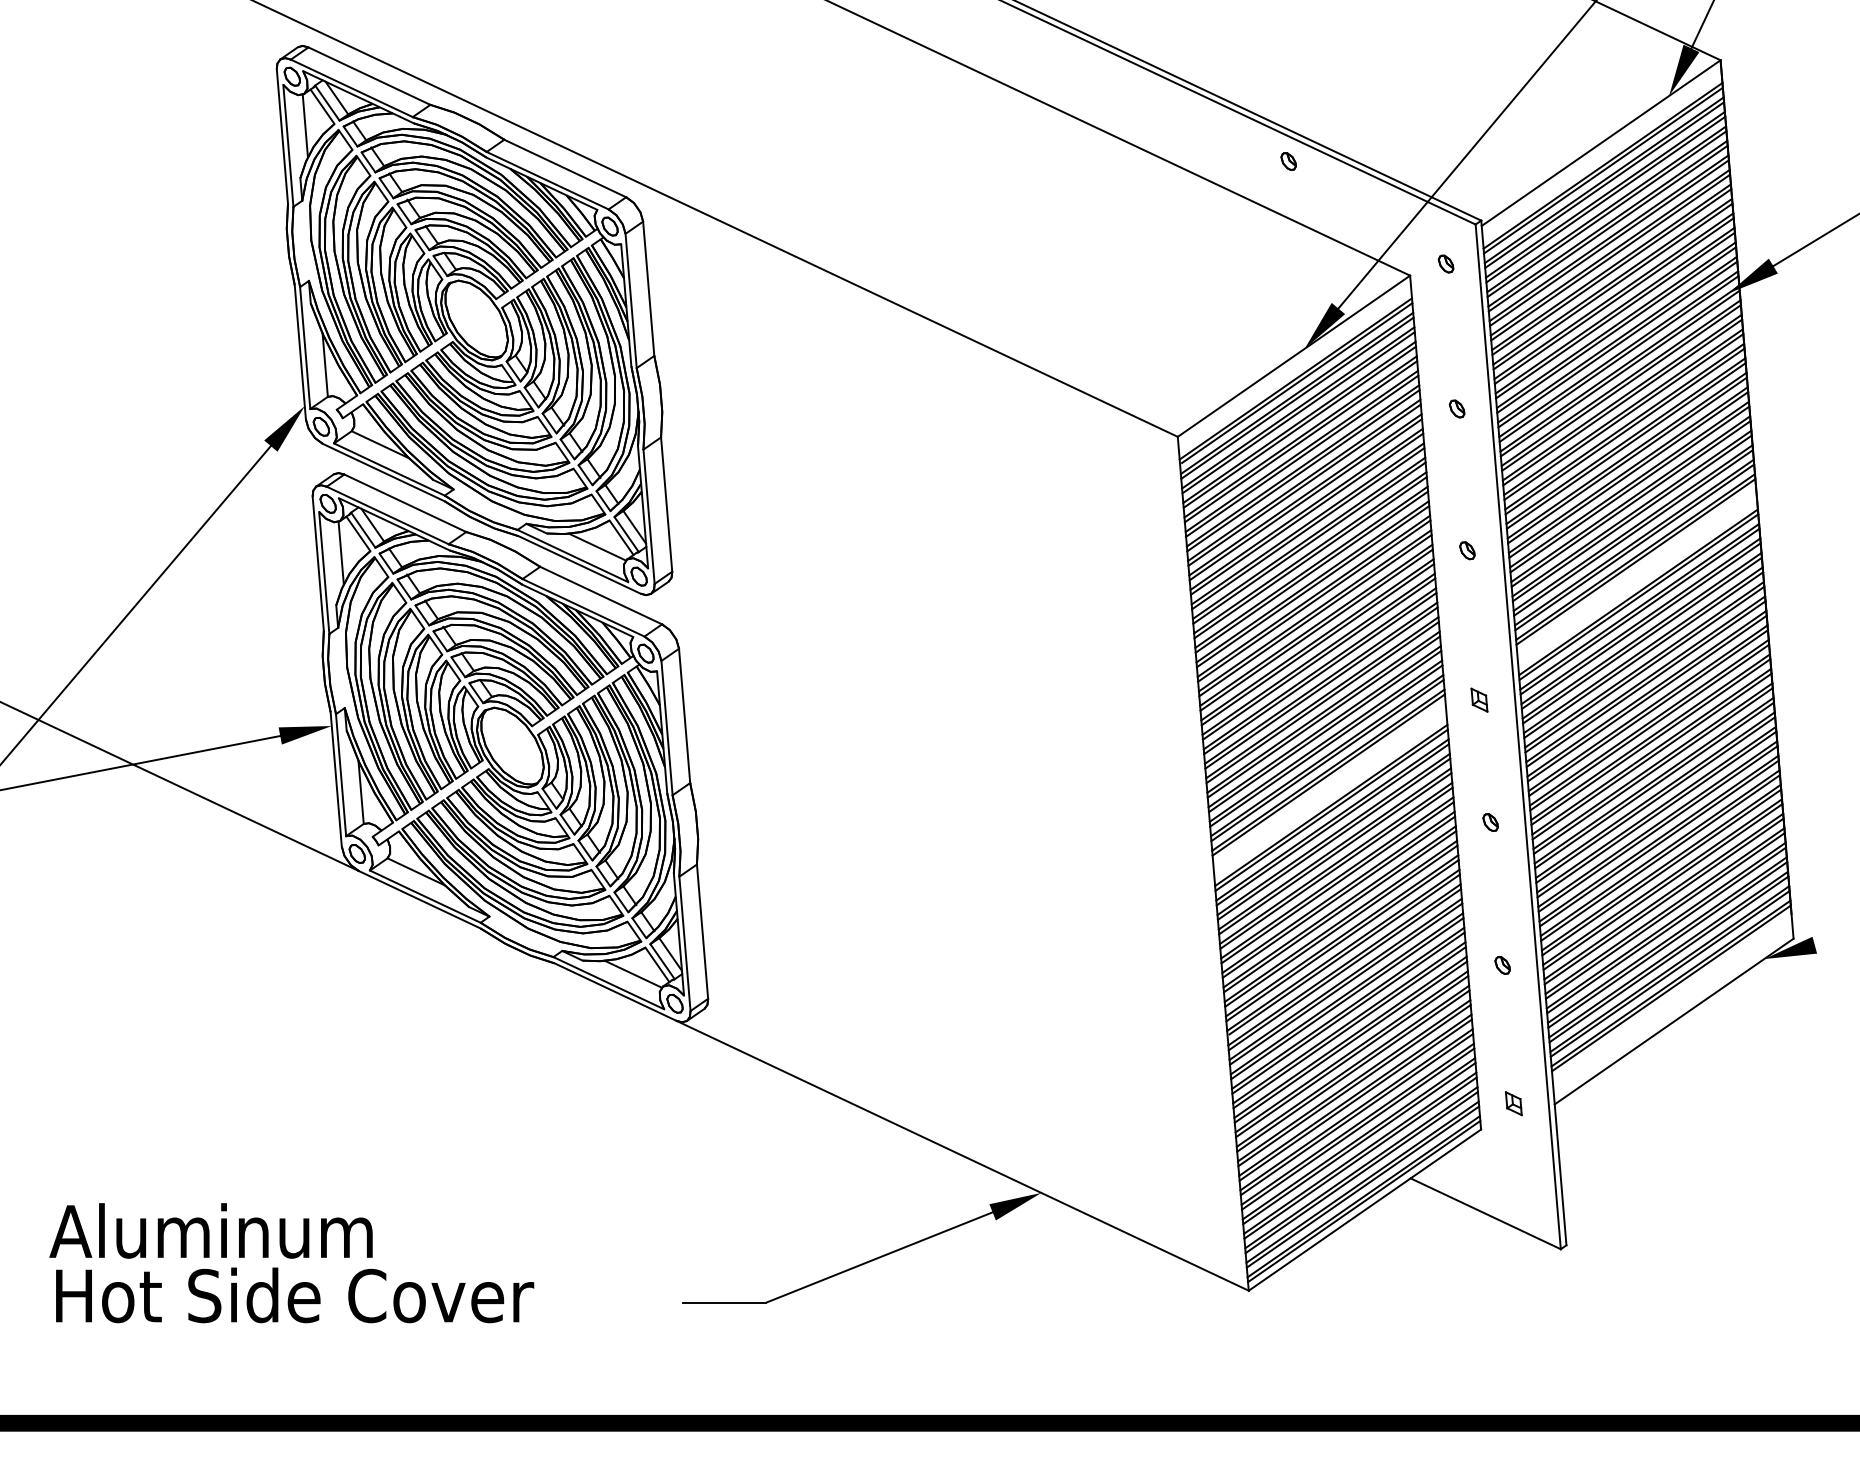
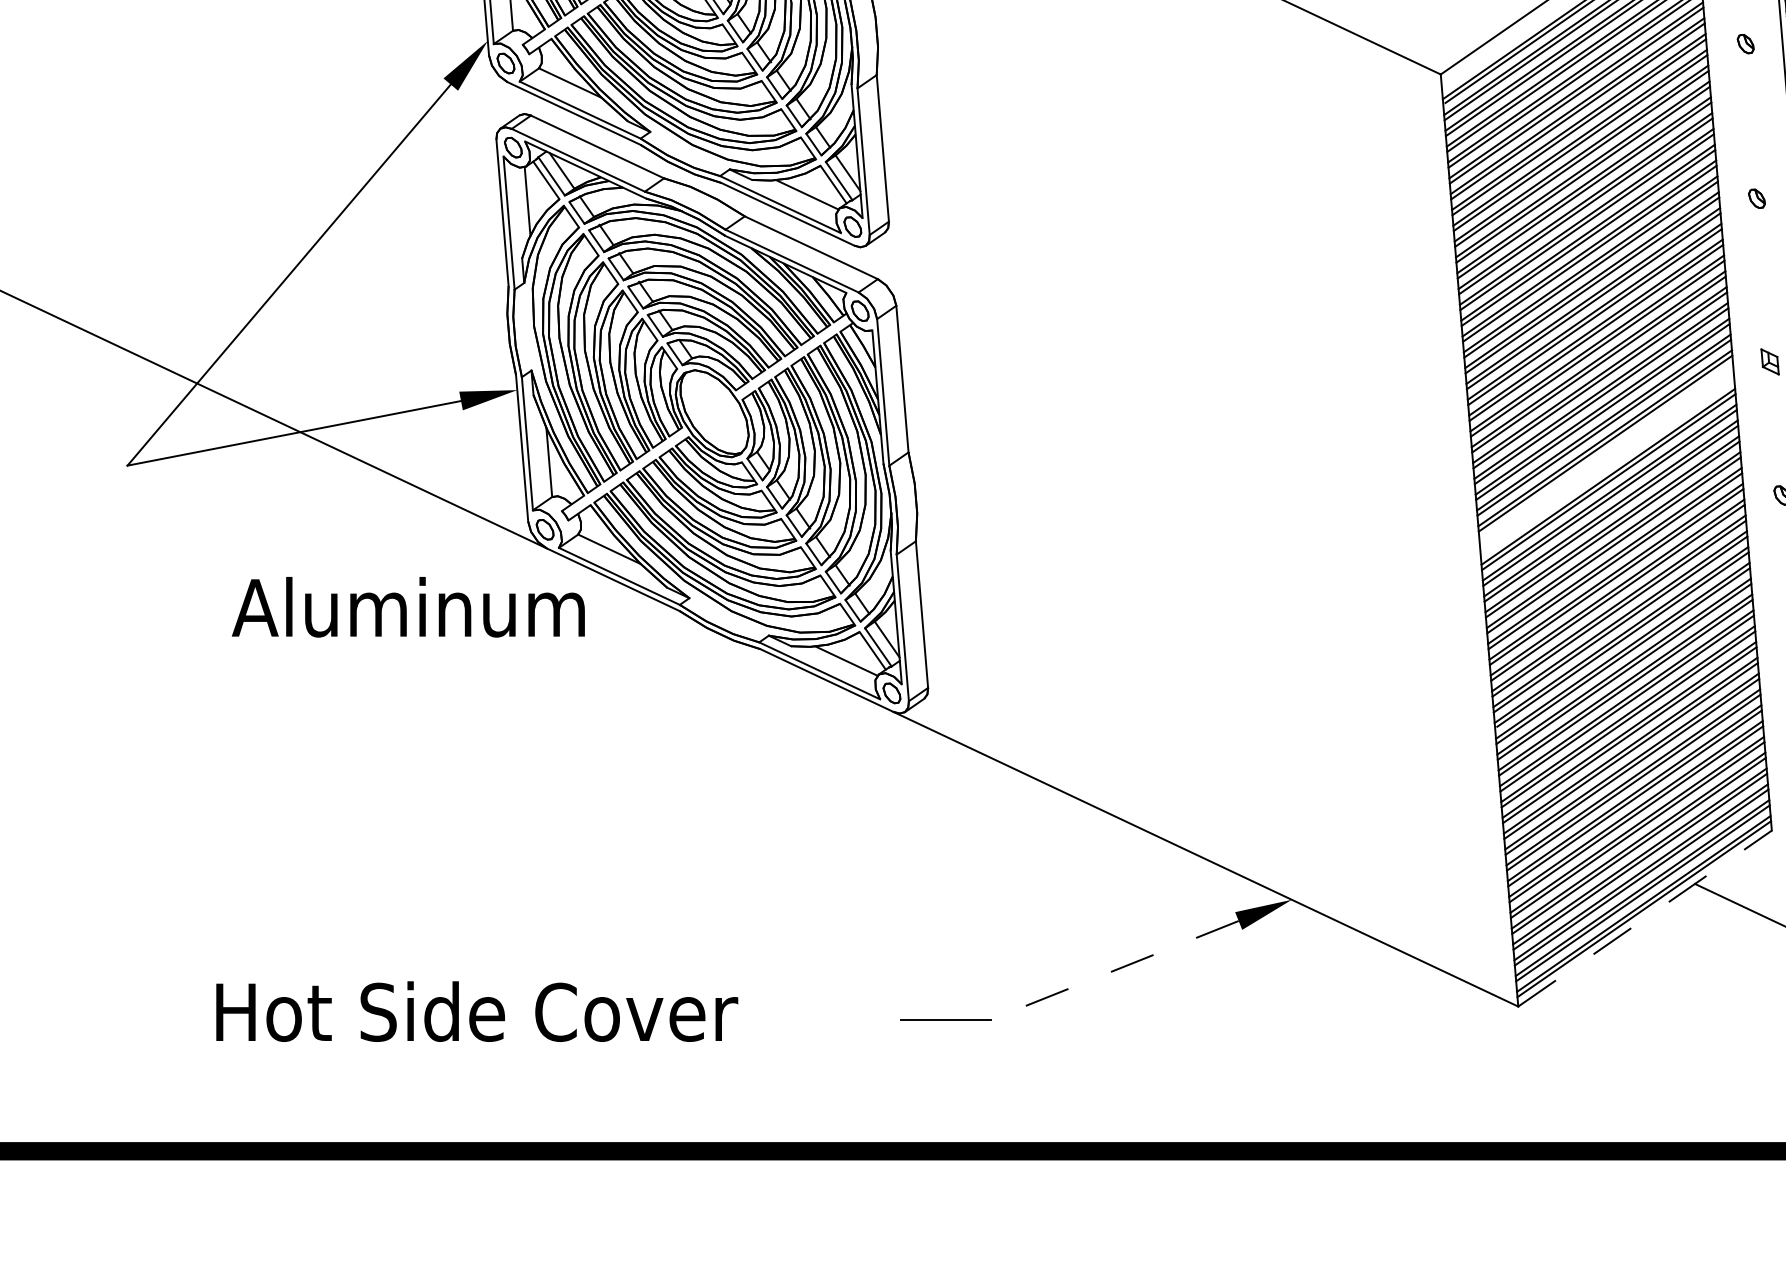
line: (1365, 1209) -> (1645, 917), solid -> dashed
text: (210, 1230) -> (407, 606), moved
line: (878, 1257) -> (1114, 970), solid -> dashed

